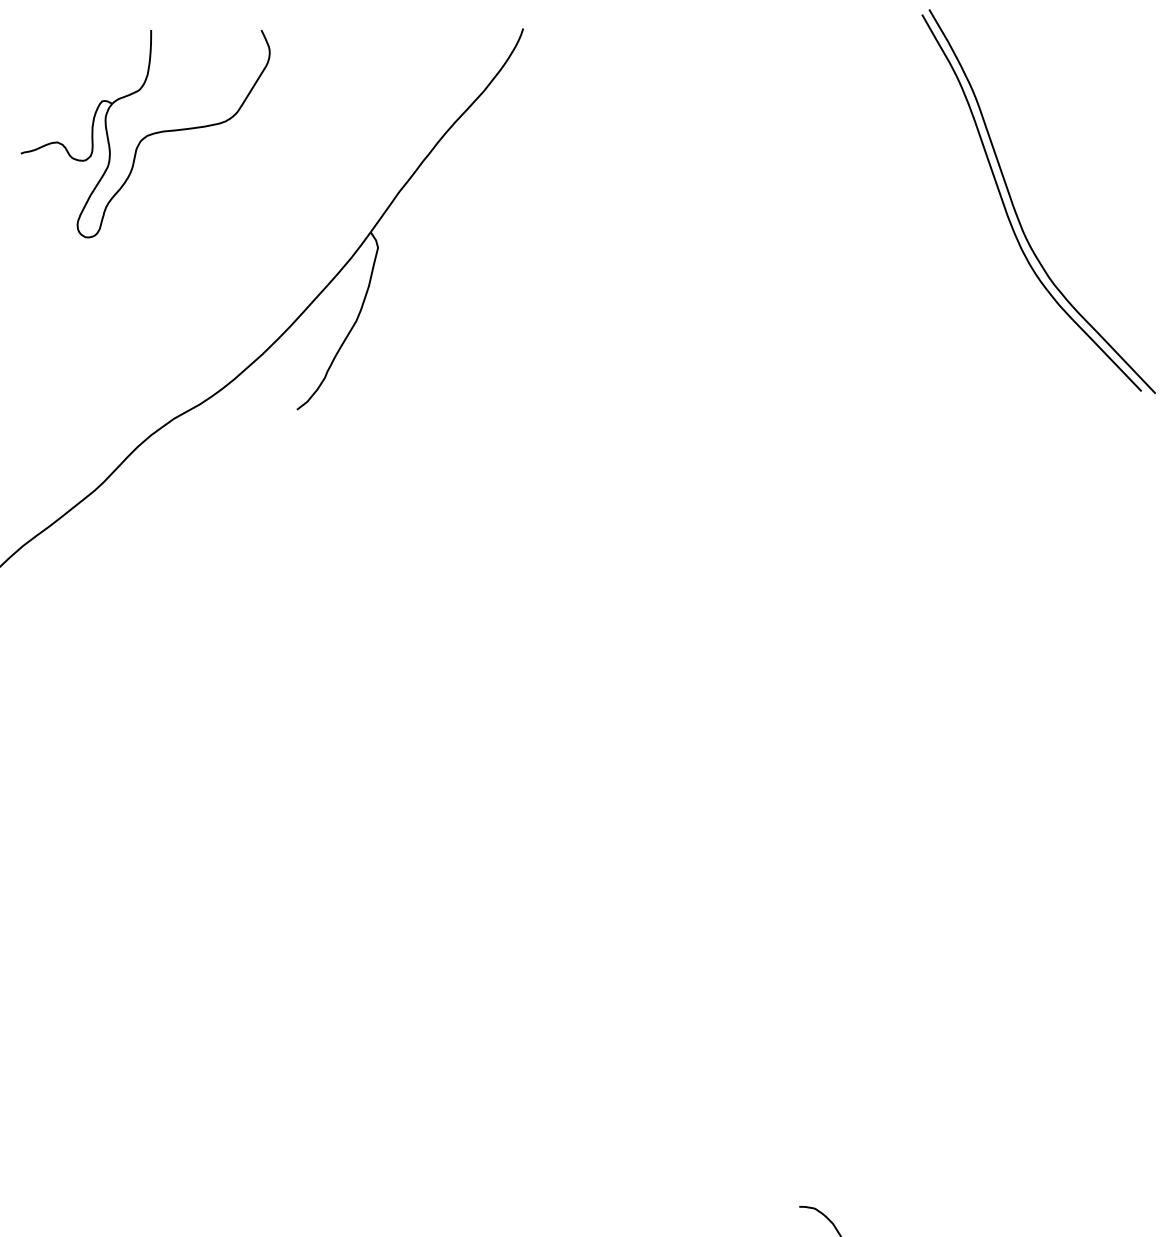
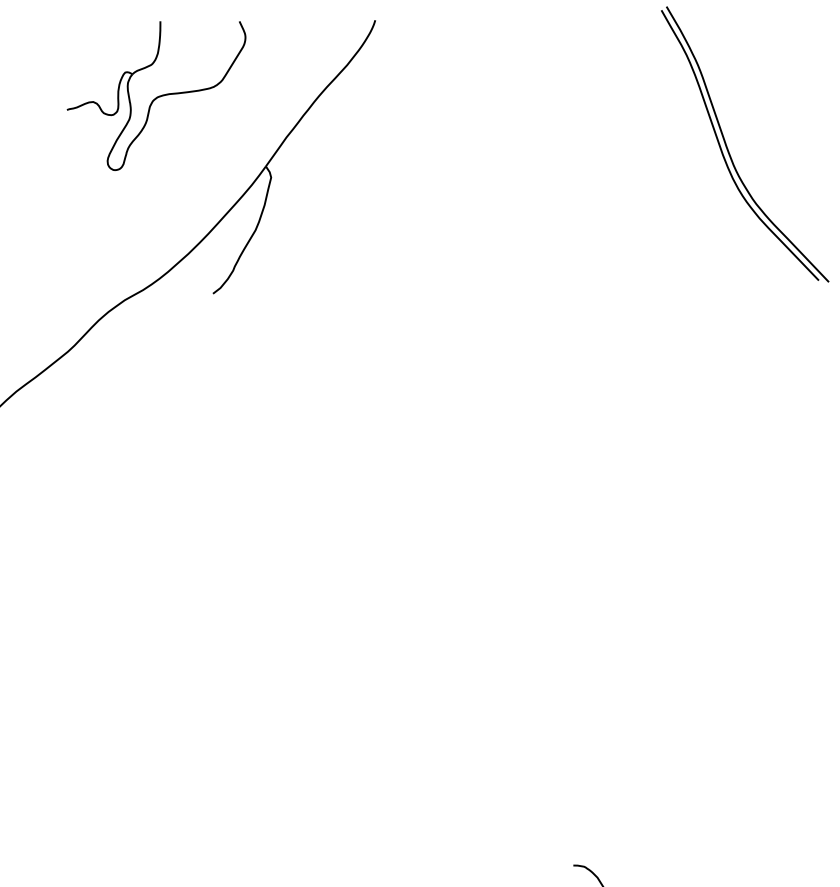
part: (145, 133) -> (156, 95), moved

